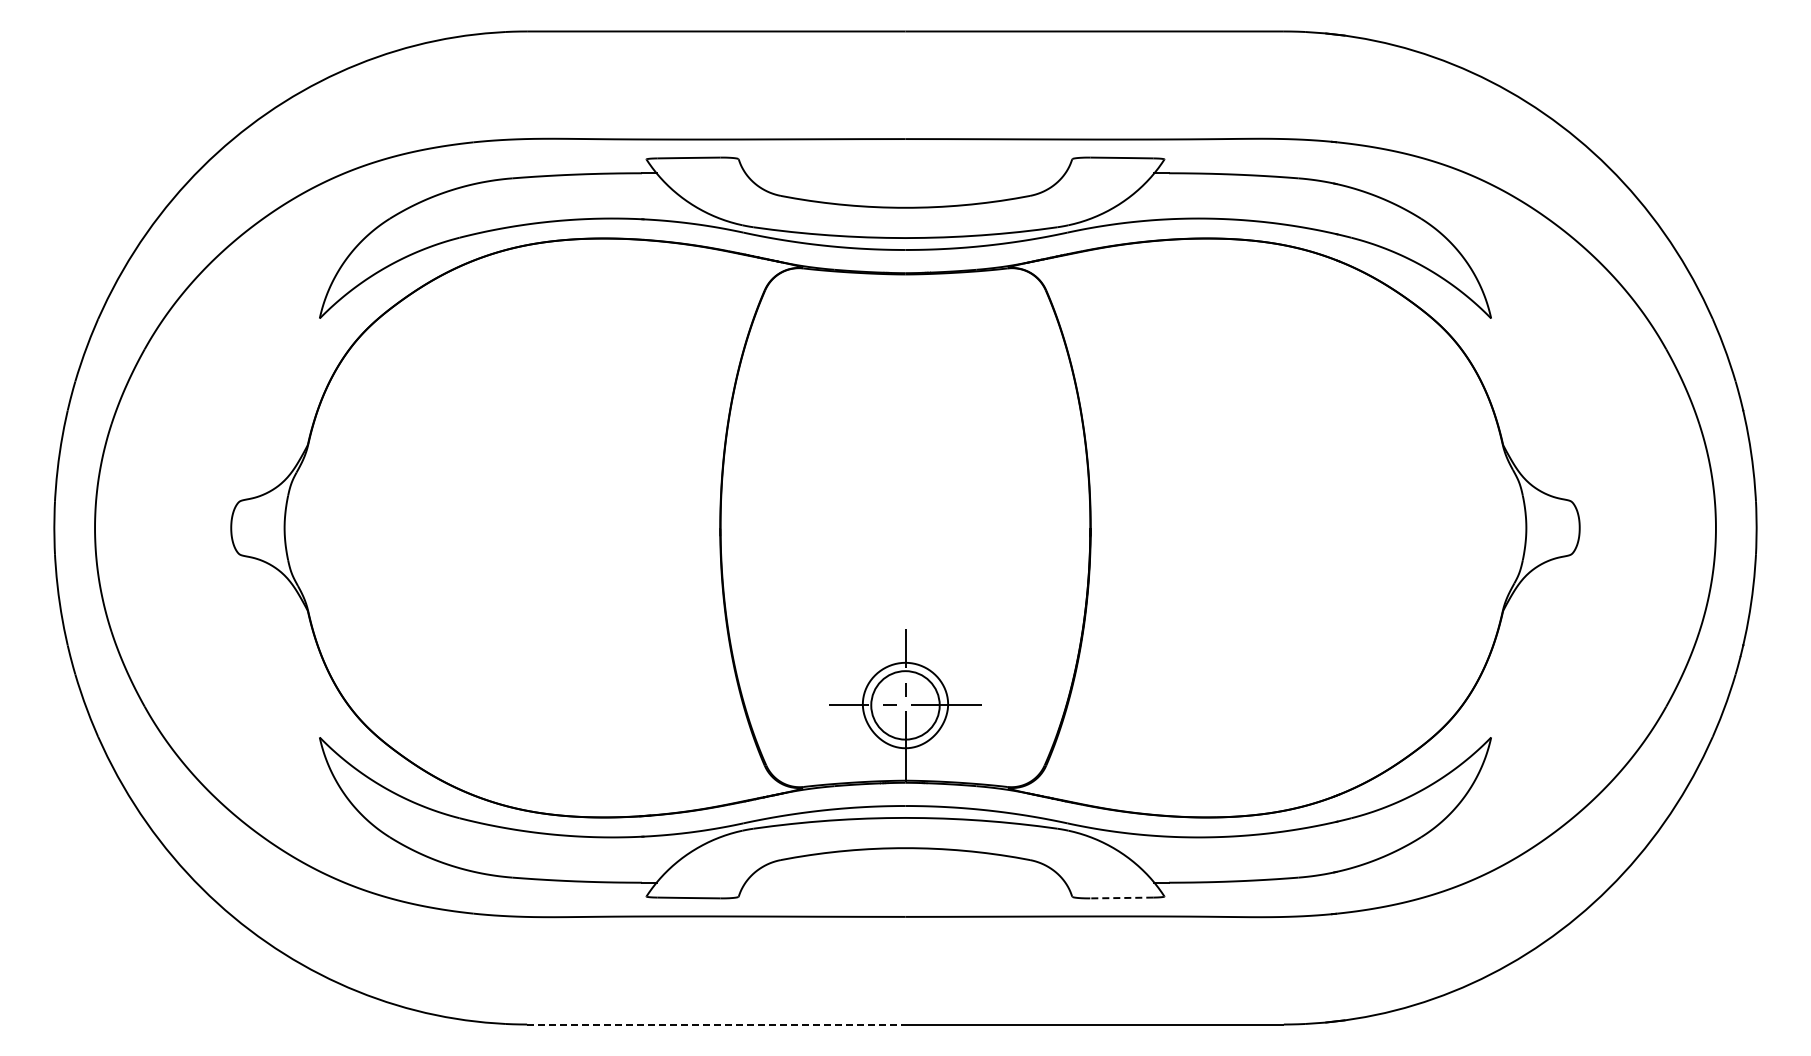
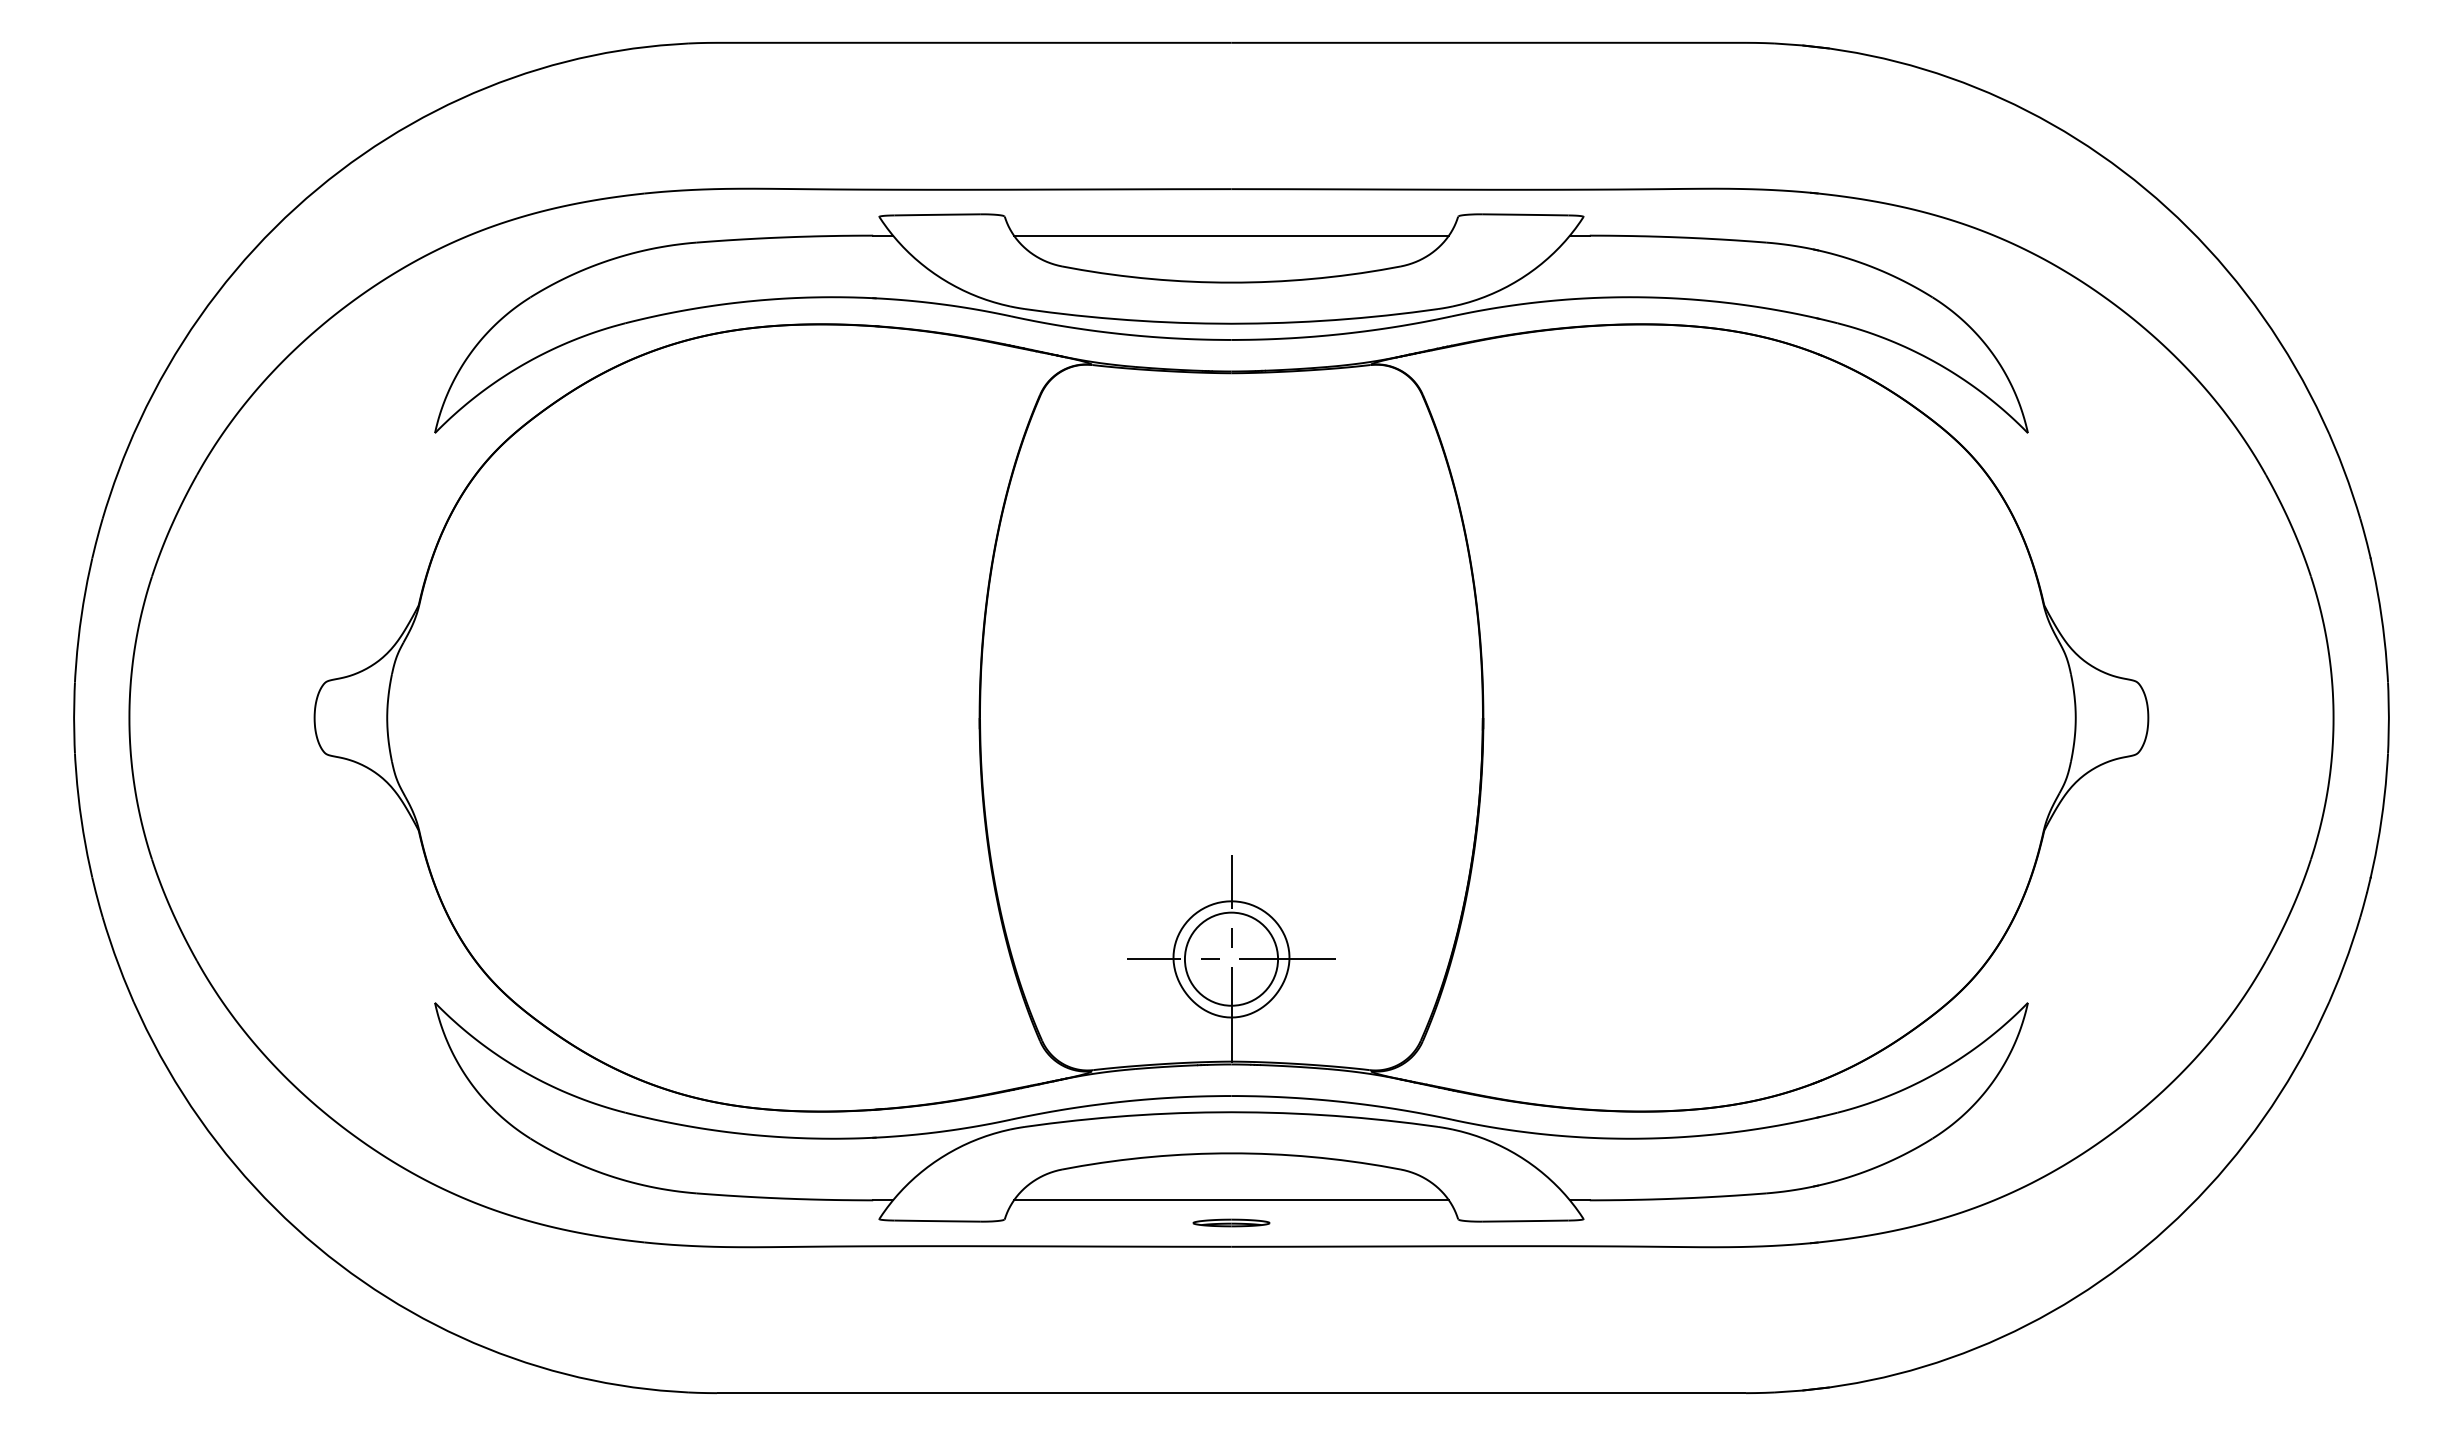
line: (905, 173) -> (1231, 235), added
line: (905, 882) -> (1231, 1200), added
line: (1121, 898) -> (1525, 1221), dashed -> solid
part: (905, 899) -> (1231, 1223), added
line: (716, 1024) -> (974, 1393), dashed -> solid

